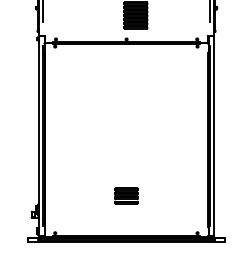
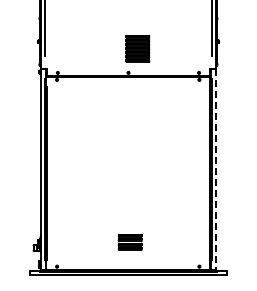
line: (214, 136) -> (216, 169), solid -> dashed
part: (125, 196) -> (129, 242), moved

